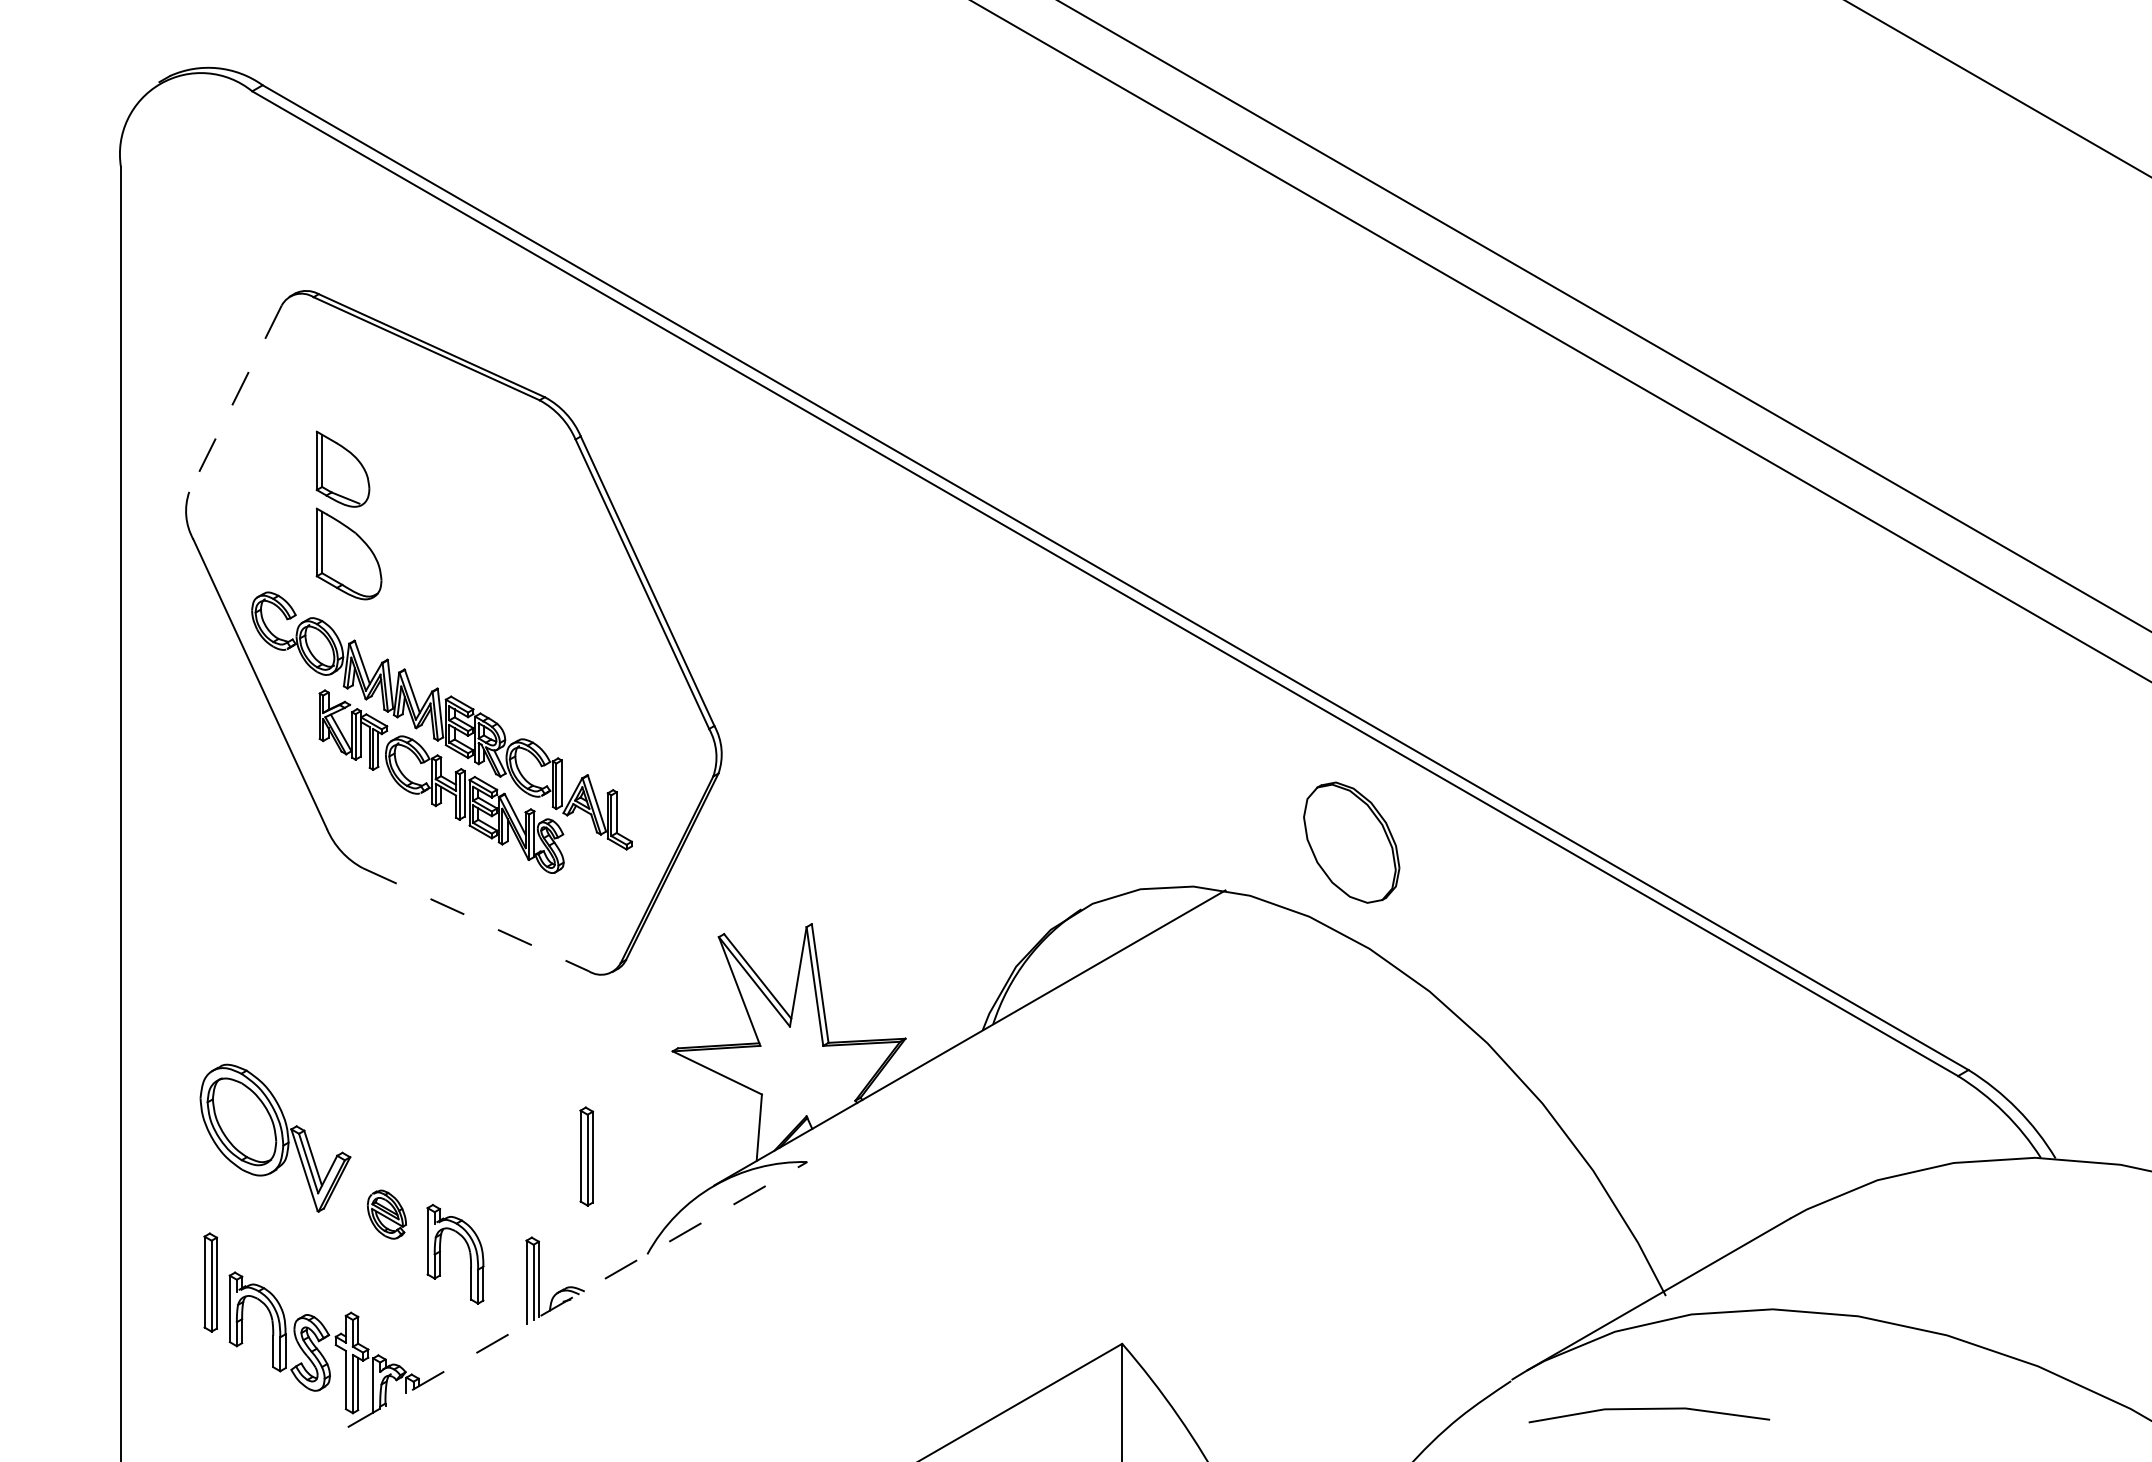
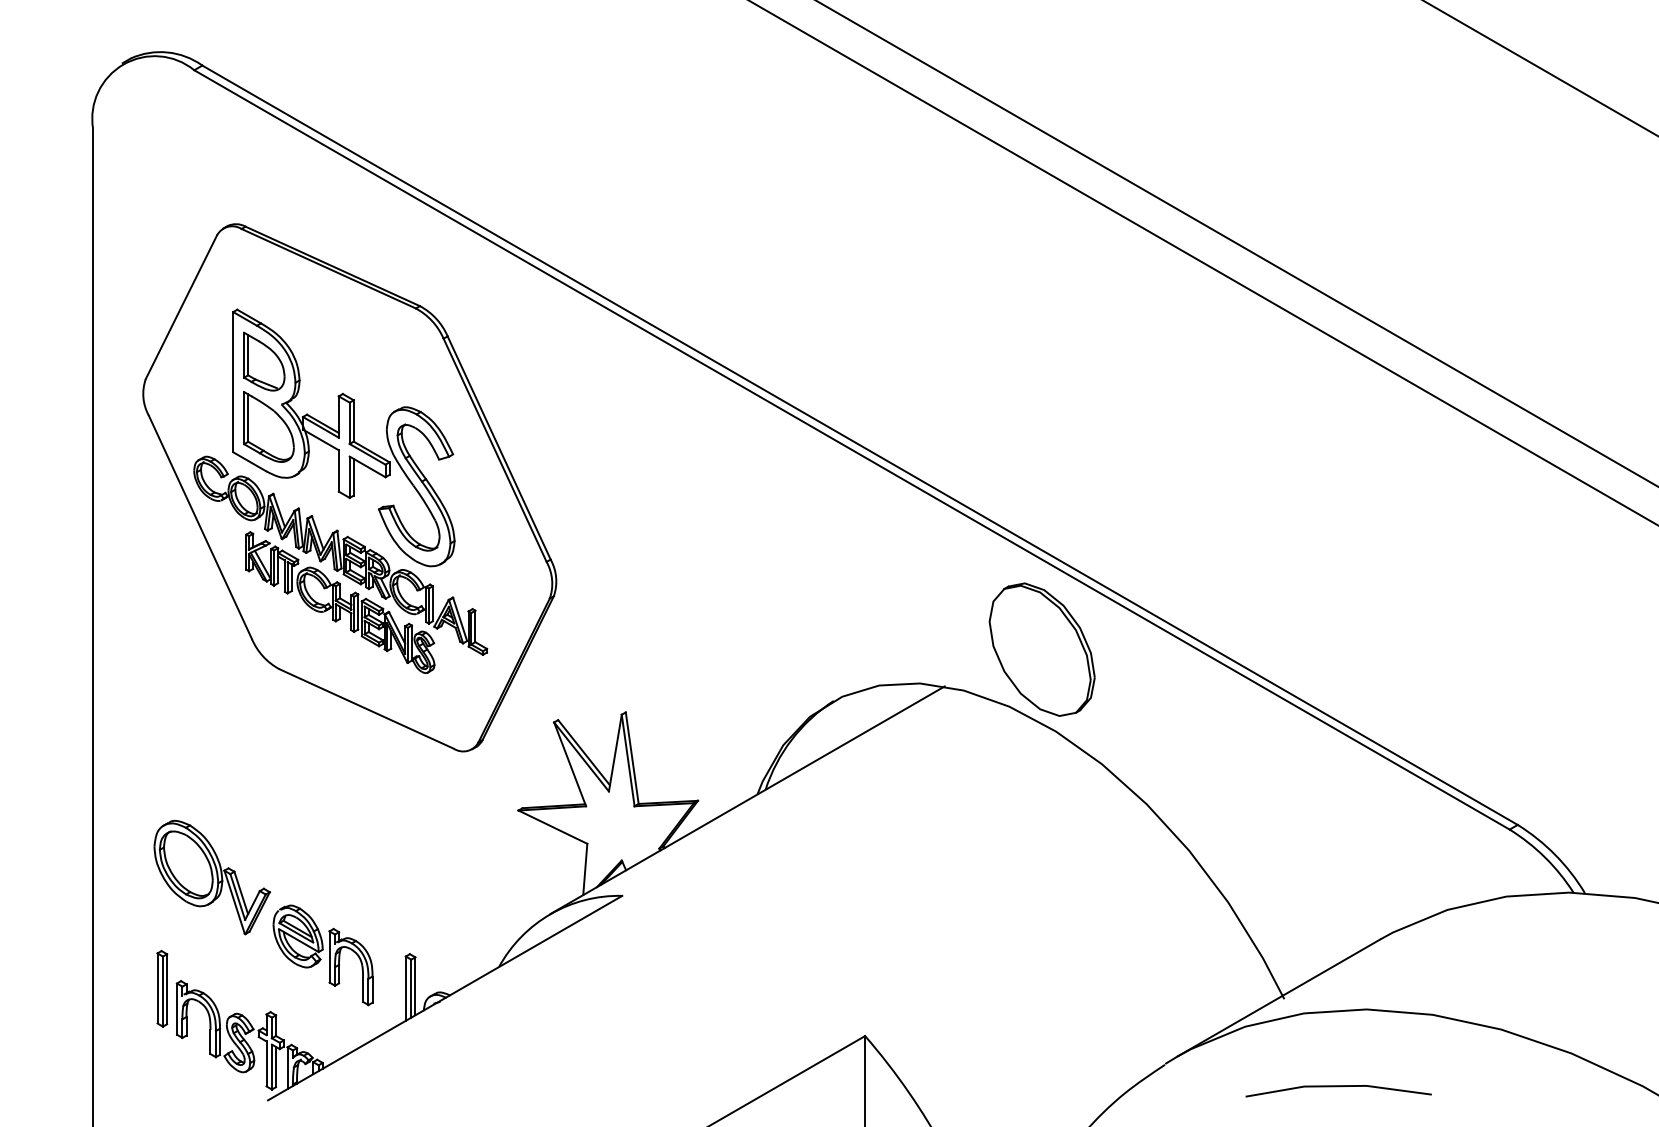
line: (235, 399) -> (181, 307), dashed -> solid
part: (445, 567) -> (343, 437), added
part: (1351, 842) -> (1041, 649), size x1.43
line: (476, 919) -> (367, 708), dashed -> solid
part: (586, 1156) -> (452, 891), removed
part: (386, 1214) -> (297, 936), size x1.67
line: (578, 1294) -> (445, 998), dashed -> solid
line: (1649, 1409) -> (1338, 1086), moved

